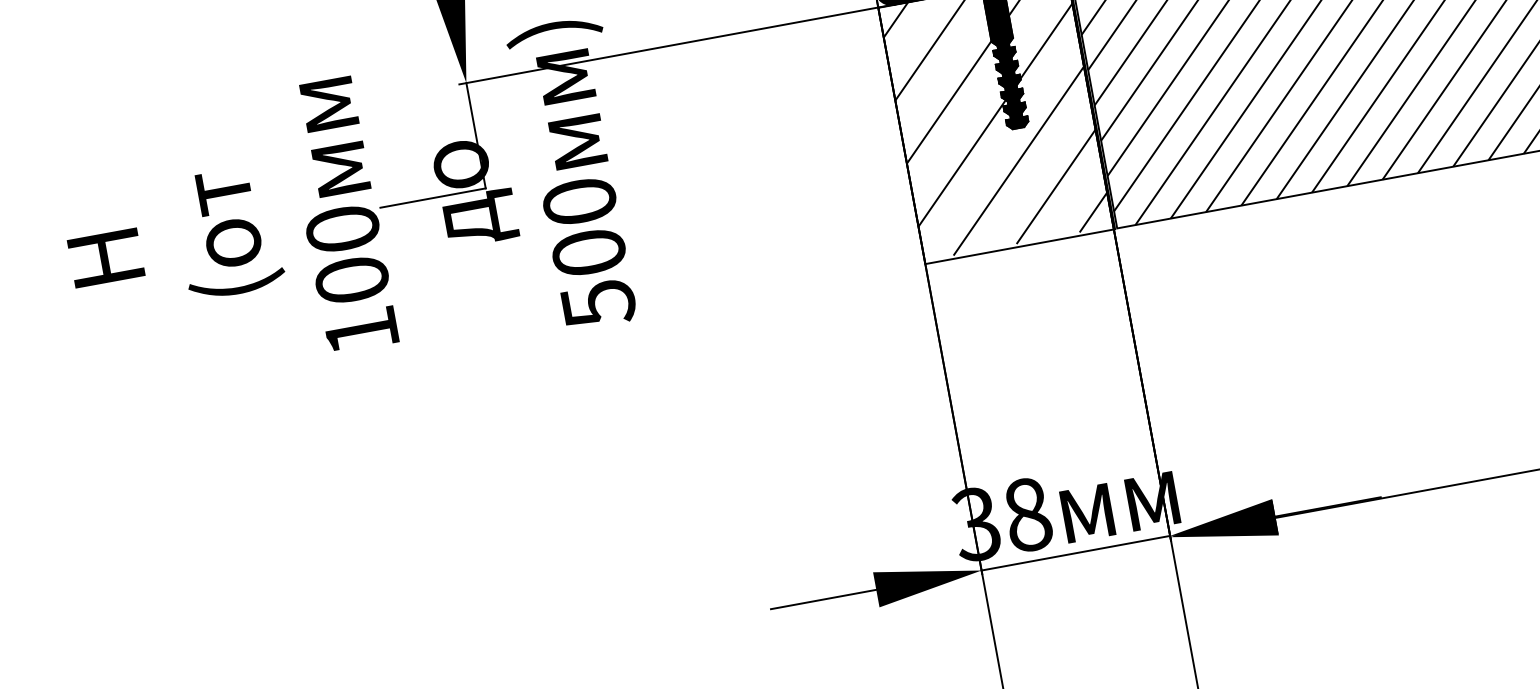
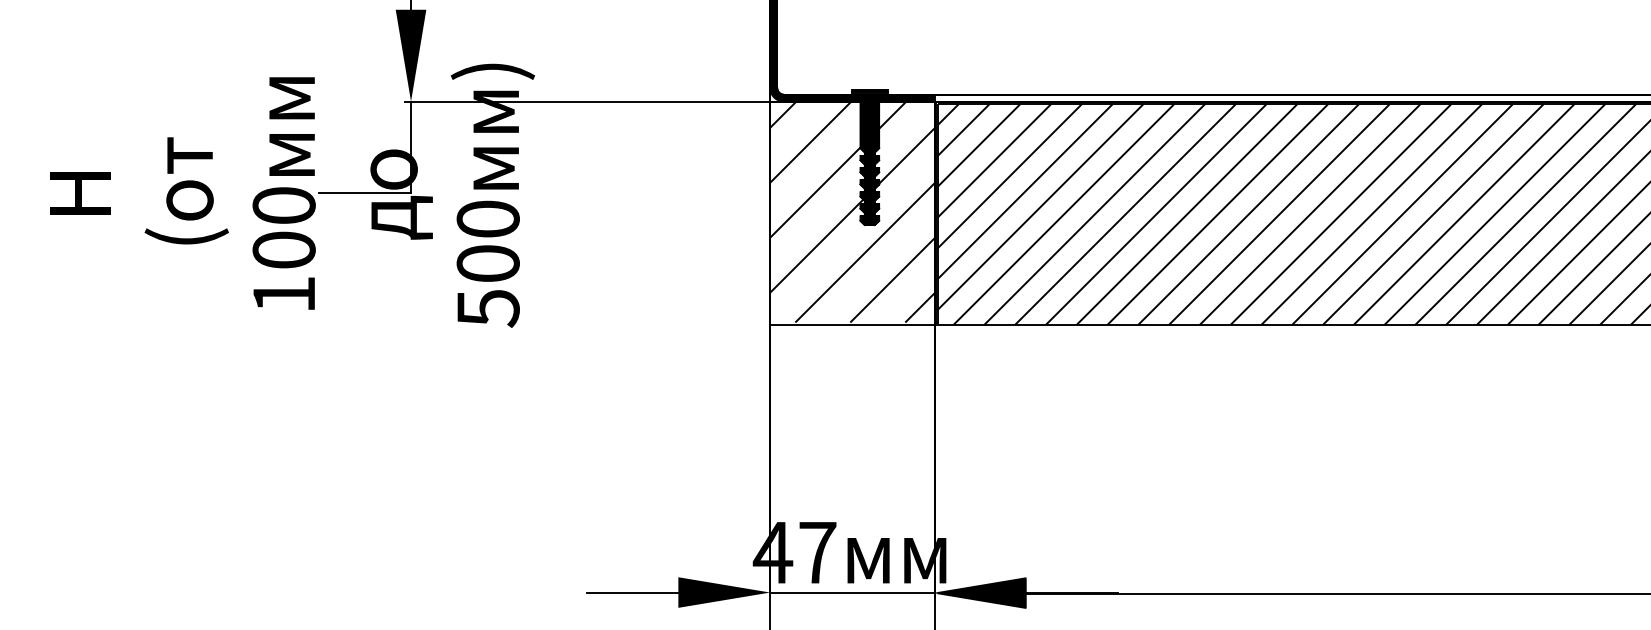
text: (1001, 519) -> (794, 552), 38 -> 47

